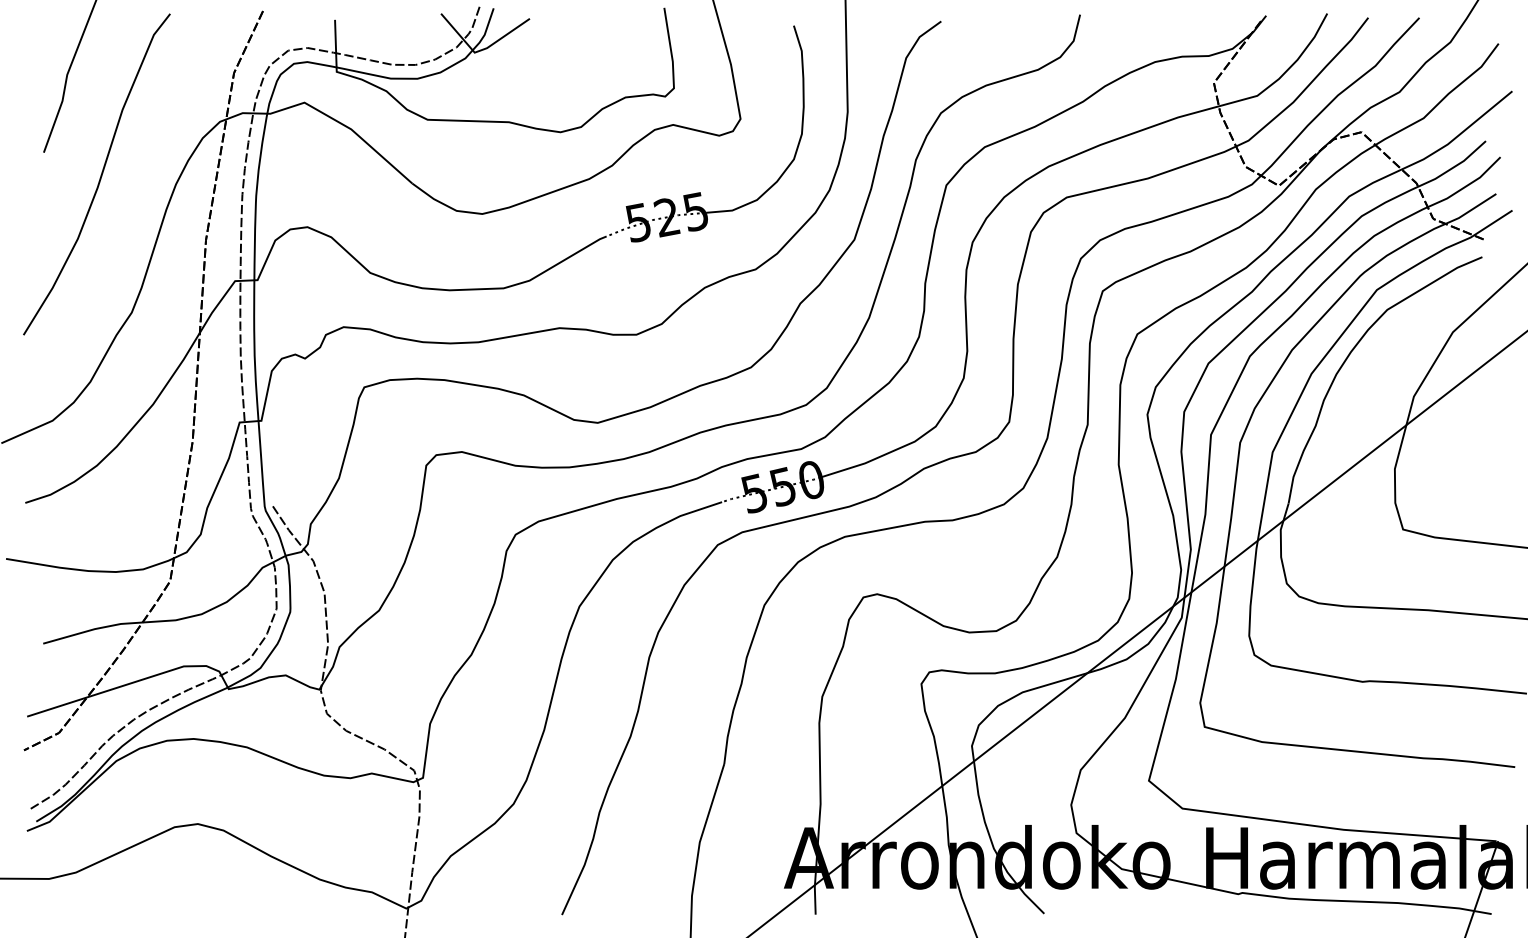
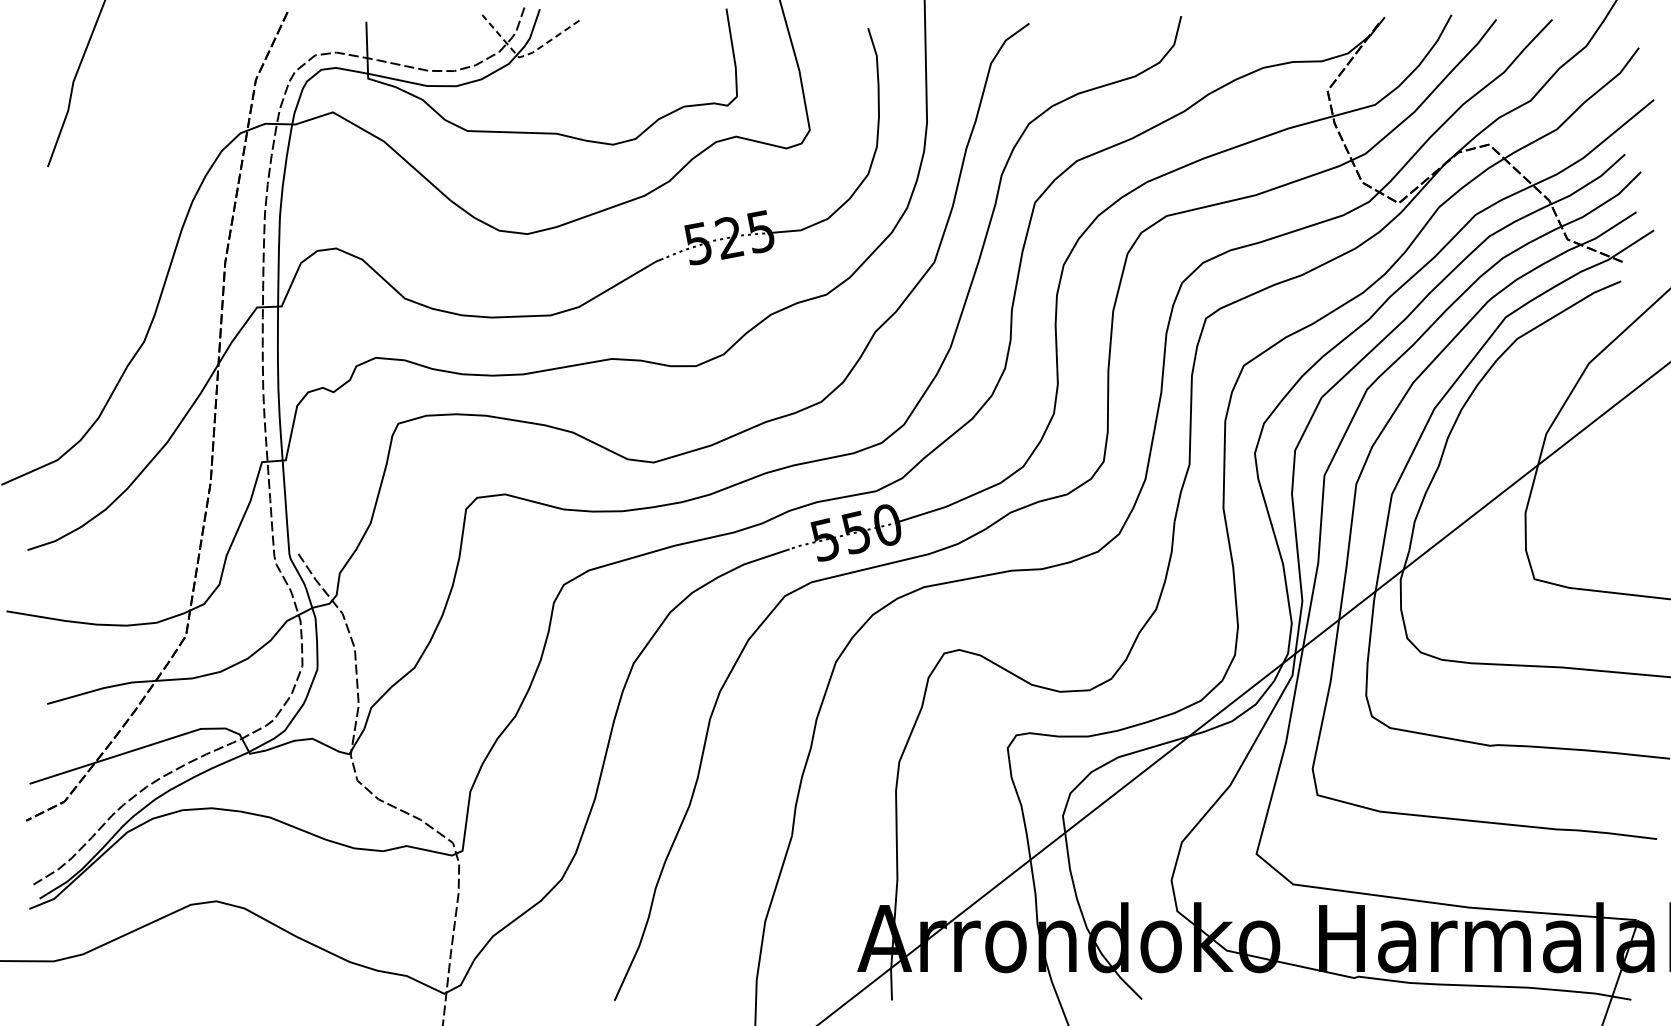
line: (480, 50) -> (525, 55), solid -> dashed
curve: (100, 175) -> (109, 192), removed

